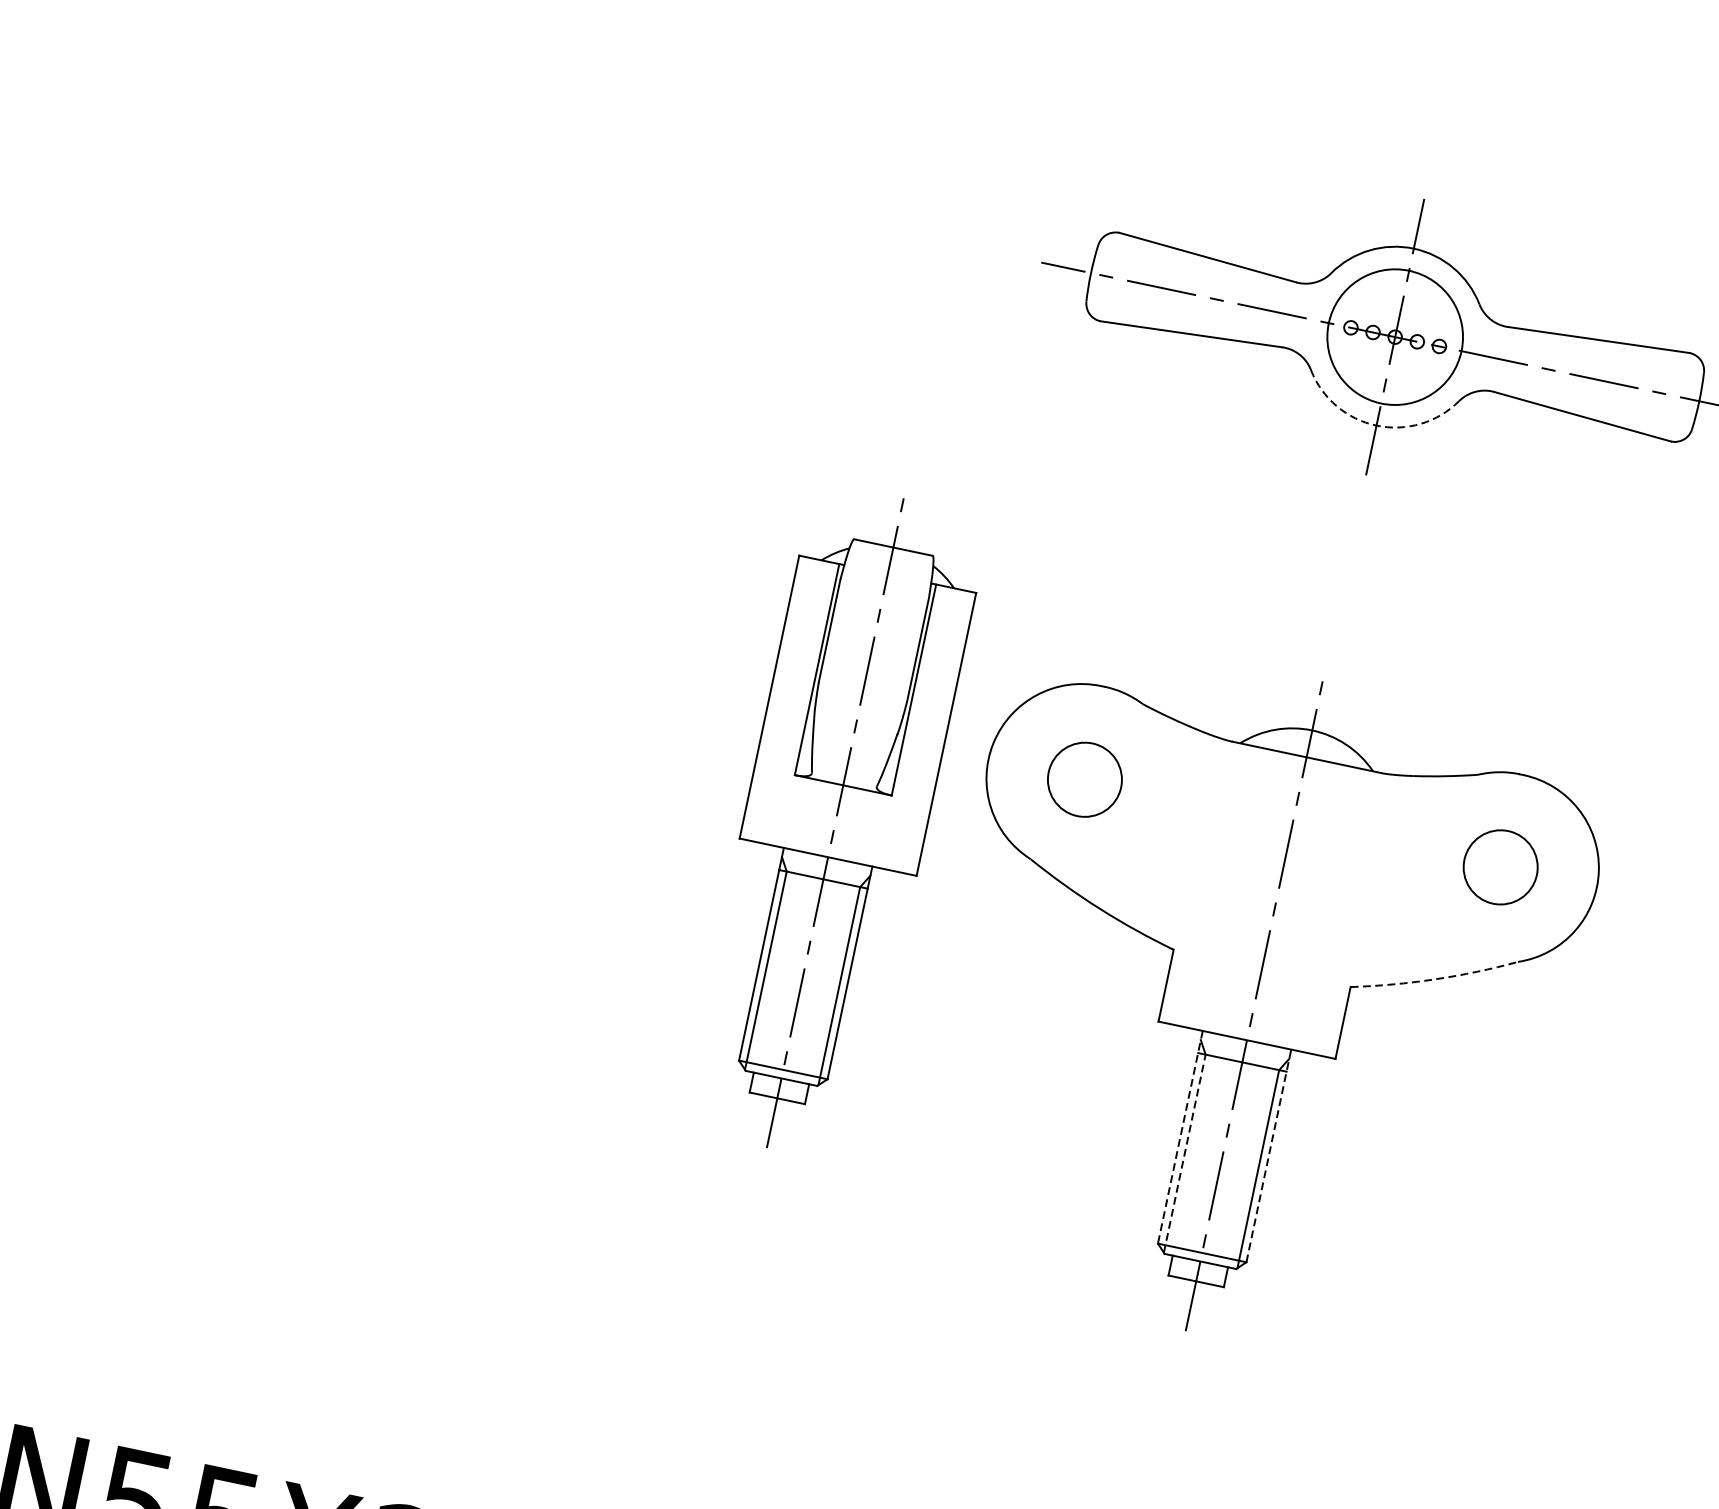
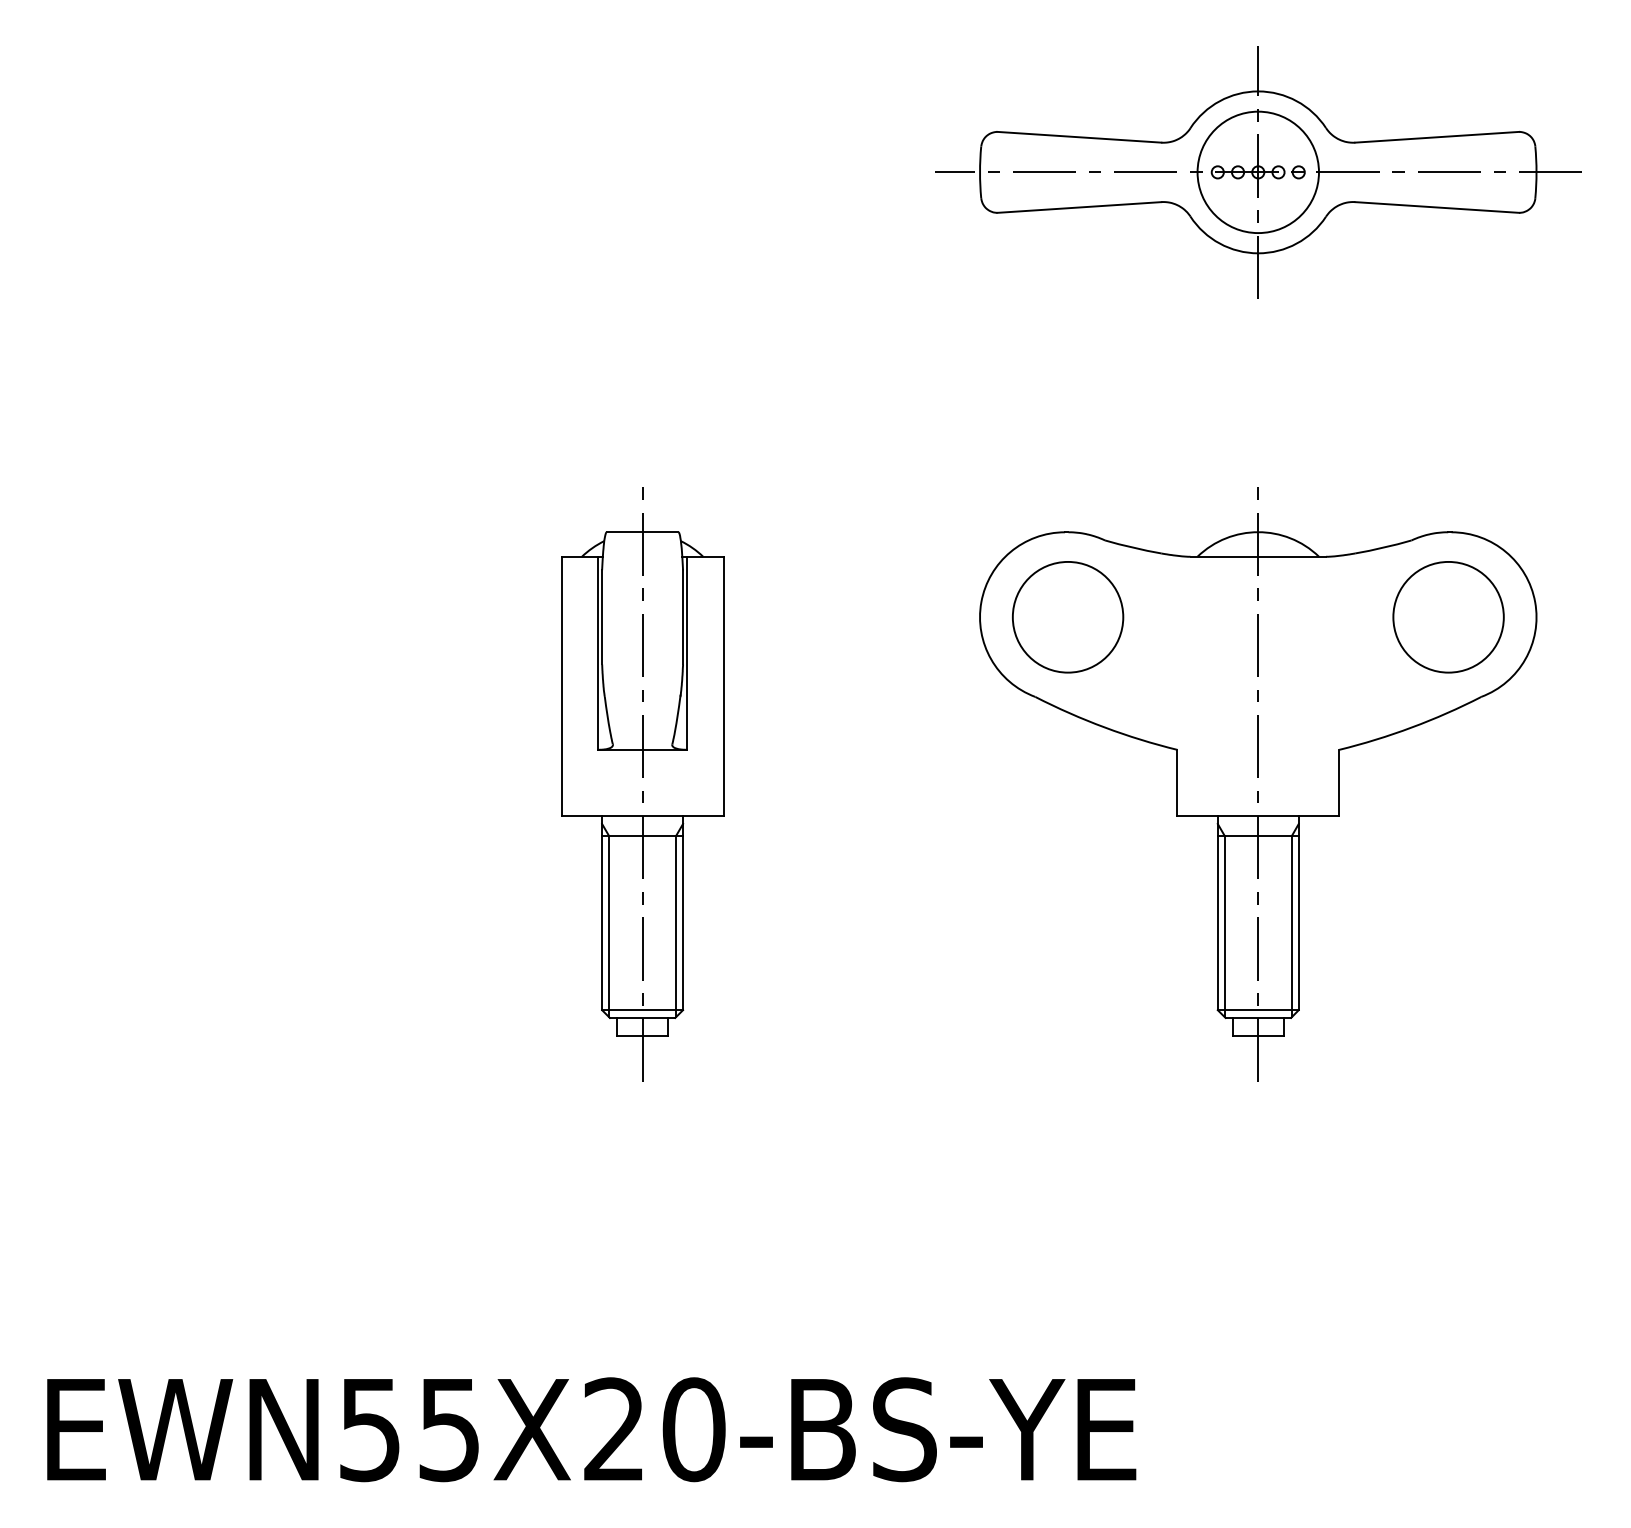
arc: (1376, 425) -> (1258, 253), dashed -> solid
part: (1085, 779) -> (1068, 617), size x1.67
part: (835, 823) -> (642, 784), moved
part: (1500, 867) -> (1448, 617), size x1.67
arc: (1434, 979) -> (1411, 727), dashed -> solid
line: (1179, 1137) -> (1217, 913), dashed -> solid
line: (1184, 1153) -> (1224, 926), dashed -> solid
line: (1268, 1155) -> (1298, 912), dashed -> solid

